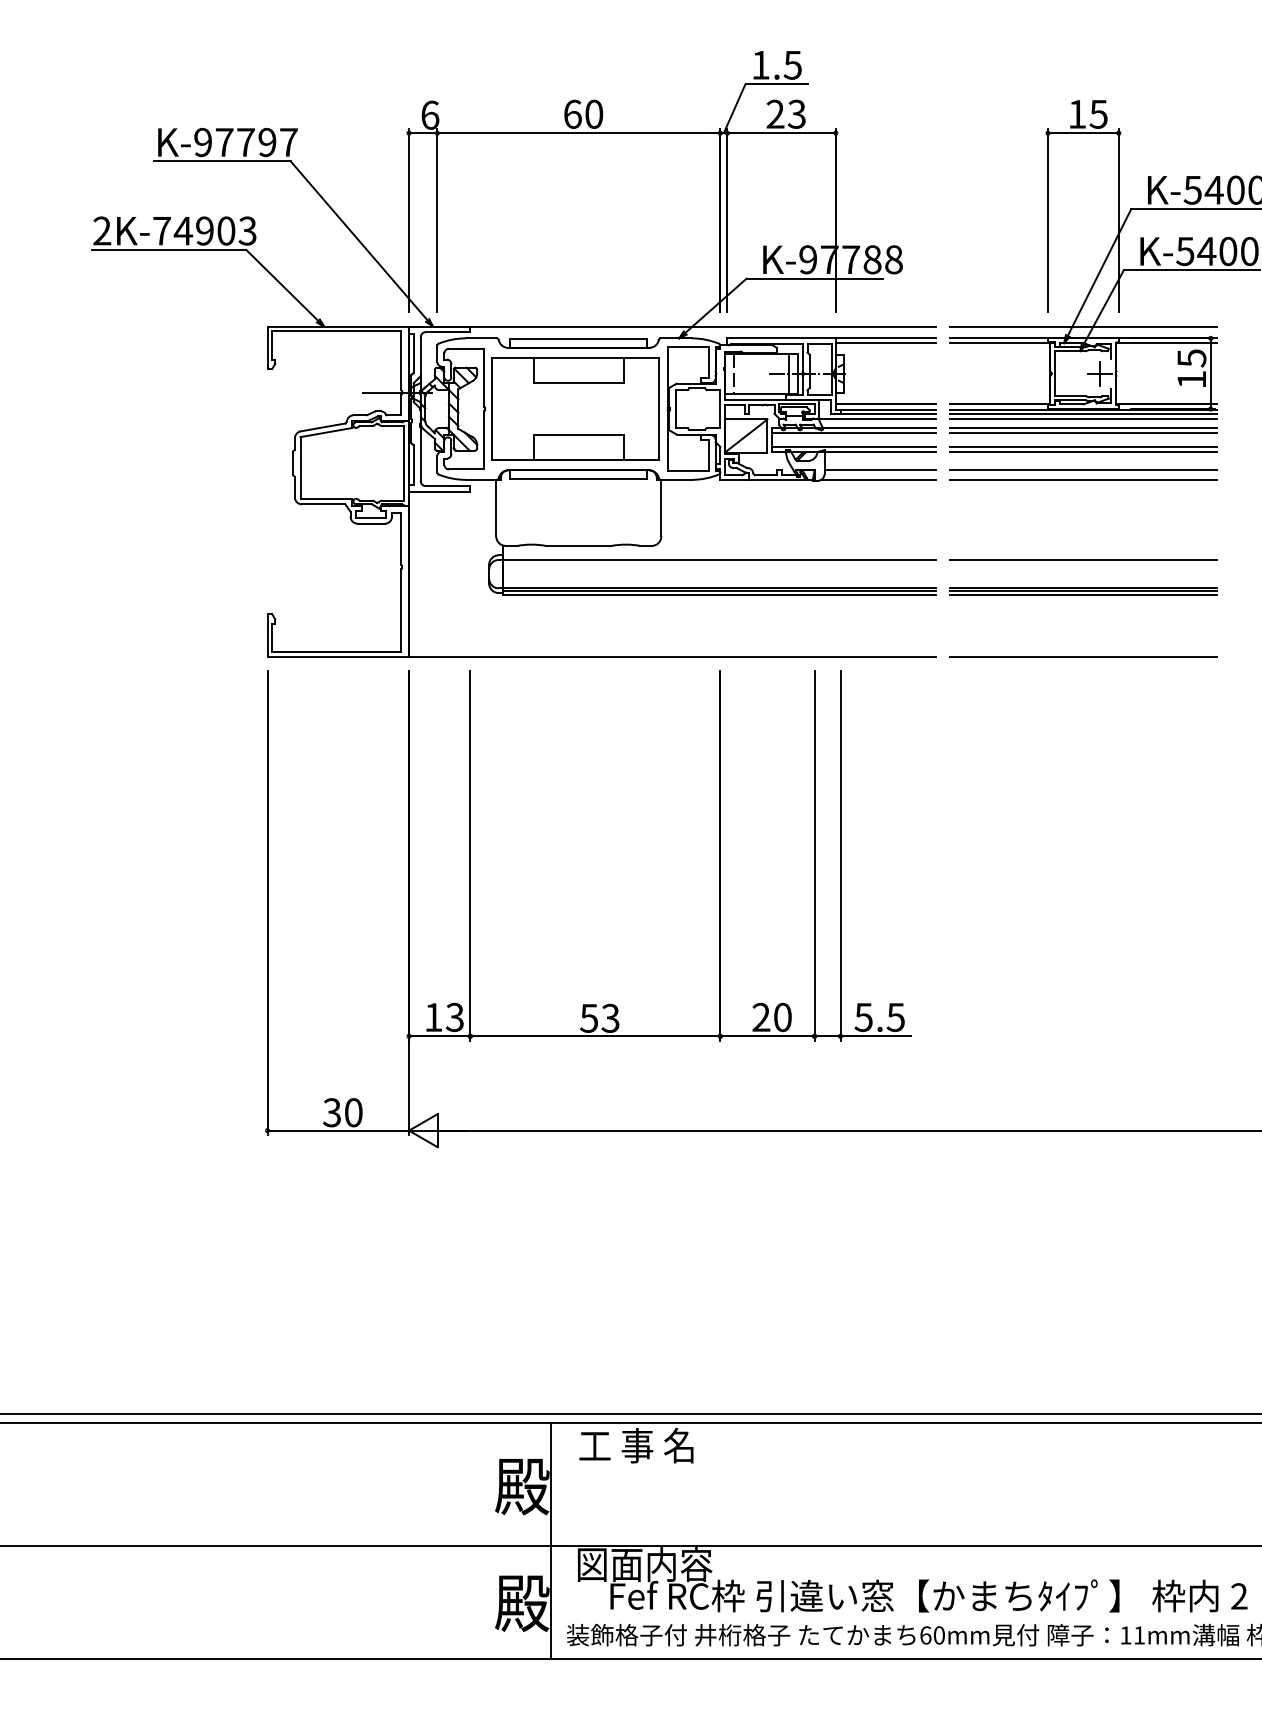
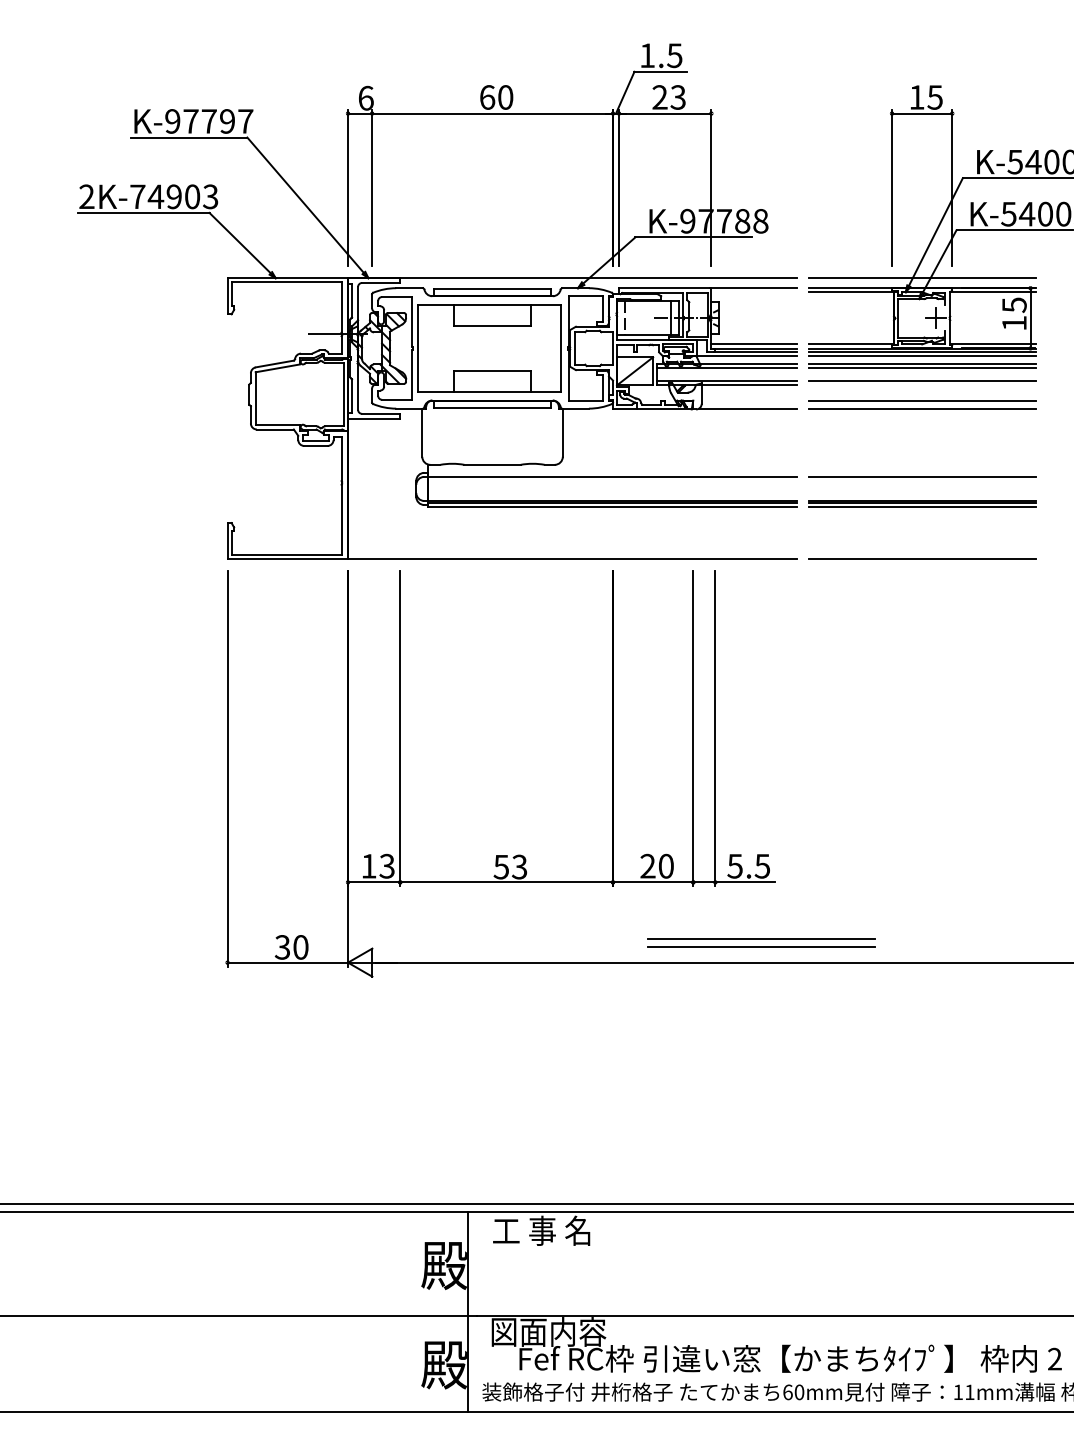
line: (885, 343) -> (753, 292), removed
line: (1082, 451) -> (921, 384), removed
line: (879, 470) -> (748, 400), removed
part: (894, 1106) -> (761, 942), added

